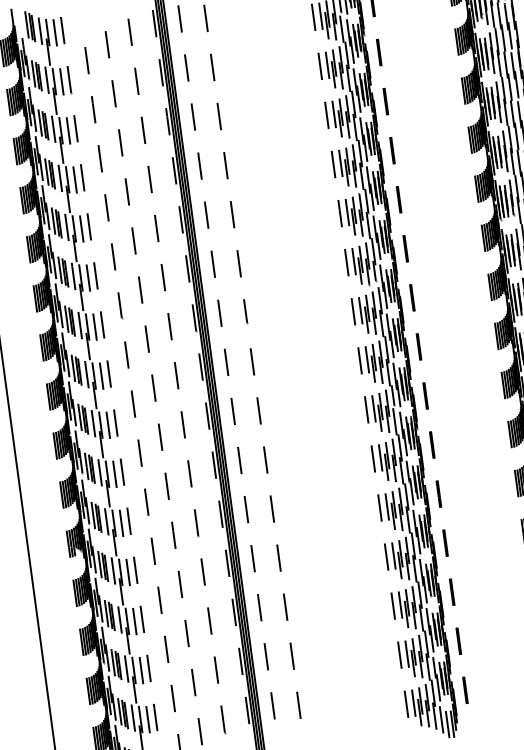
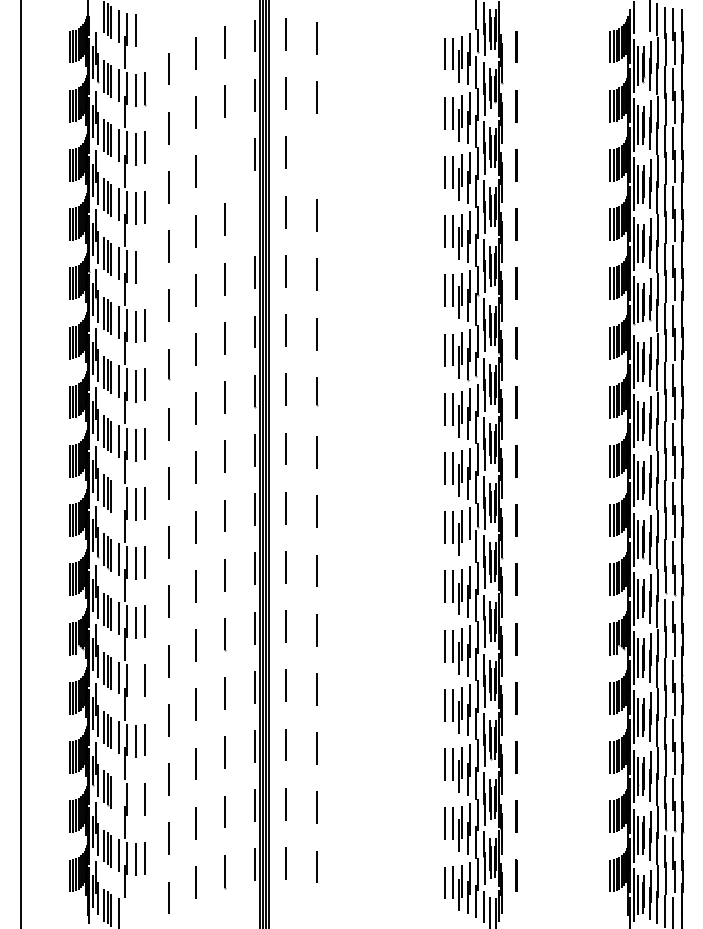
line: (63, 30) -> (145, 29), removed
line: (219, 116) -> (316, 156), removed
line: (143, 130) -> (224, 160), removed
line: (174, 170) -> (255, 213), removed
line: (89, 226) -> (145, 265), removed
line: (387, 418) -> (467, 541), removed
line: (93, 423) -> (118, 499), removed
line: (127, 571) -> (135, 681), removed
line: (126, 668) -> (118, 795), removed
line: (141, 670) -> (135, 800), removed

